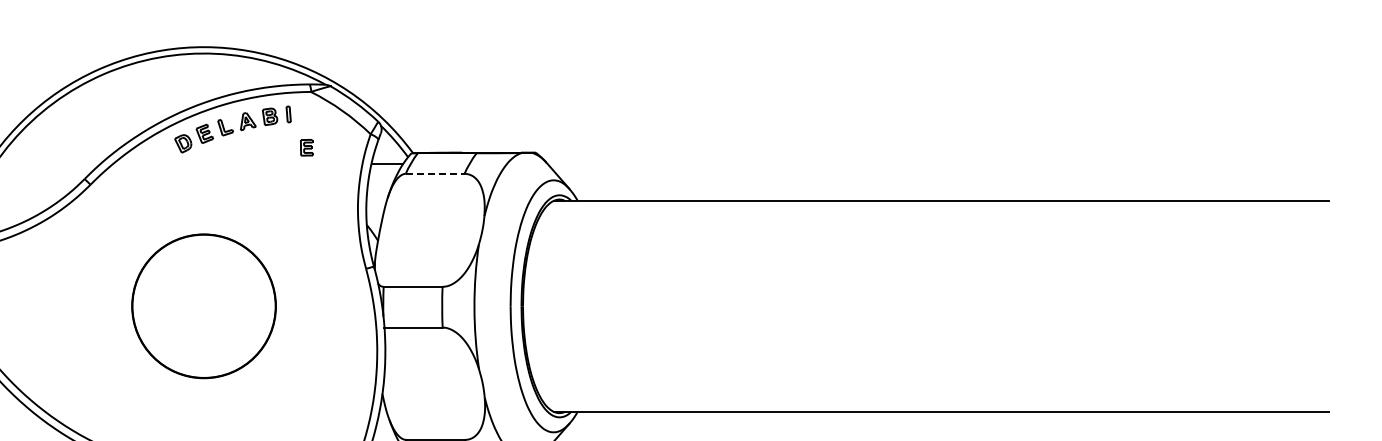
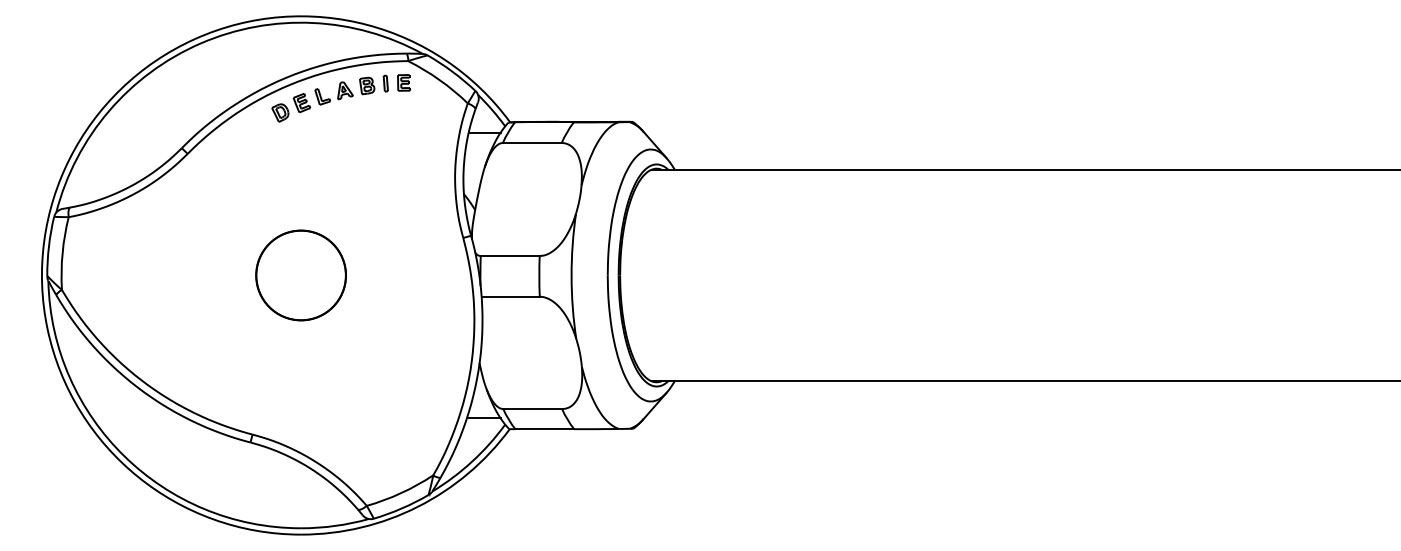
part: (306, 147) -> (403, 82), moved
line: (435, 173) -> (532, 142), dashed -> solid
part: (203, 306) -> (300, 275), size x0.62

